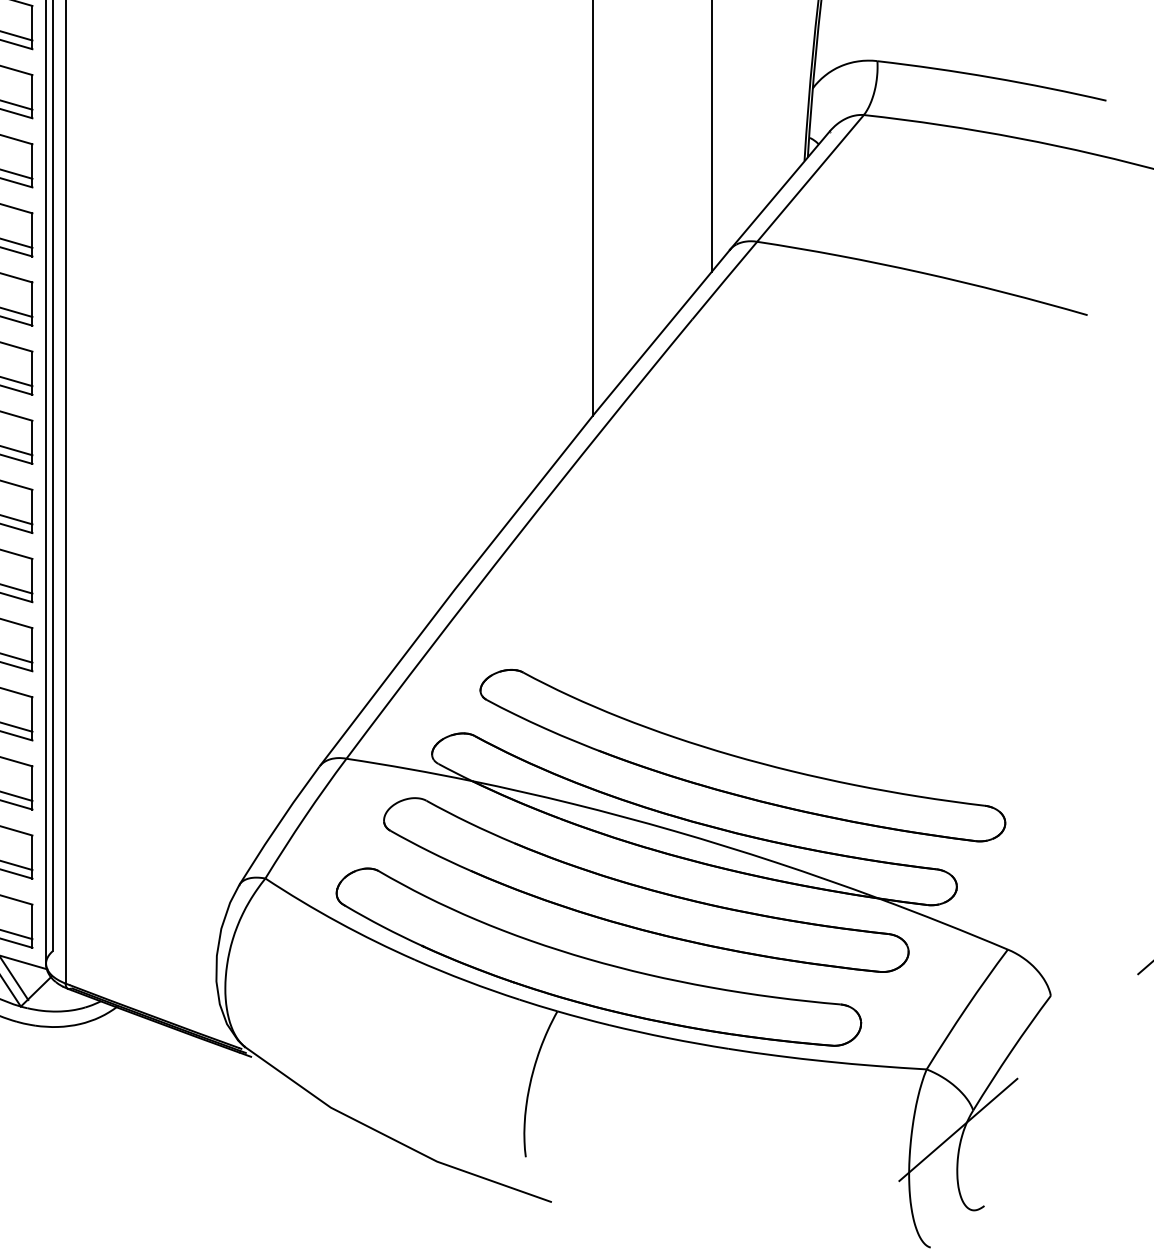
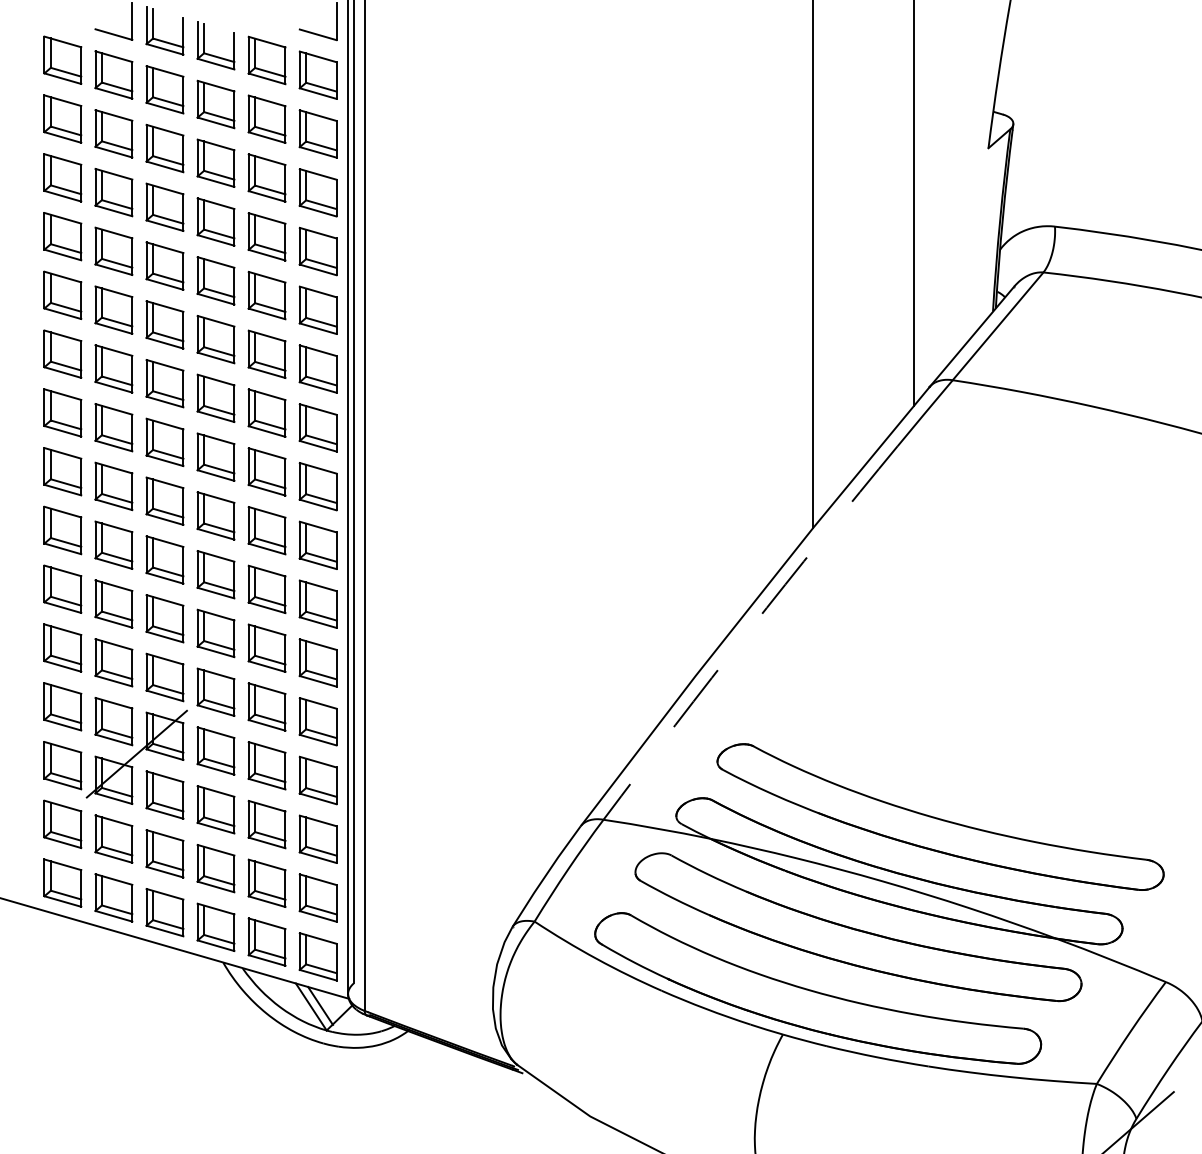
arc: (516, 537) -> (748, 631), solid -> dashed

